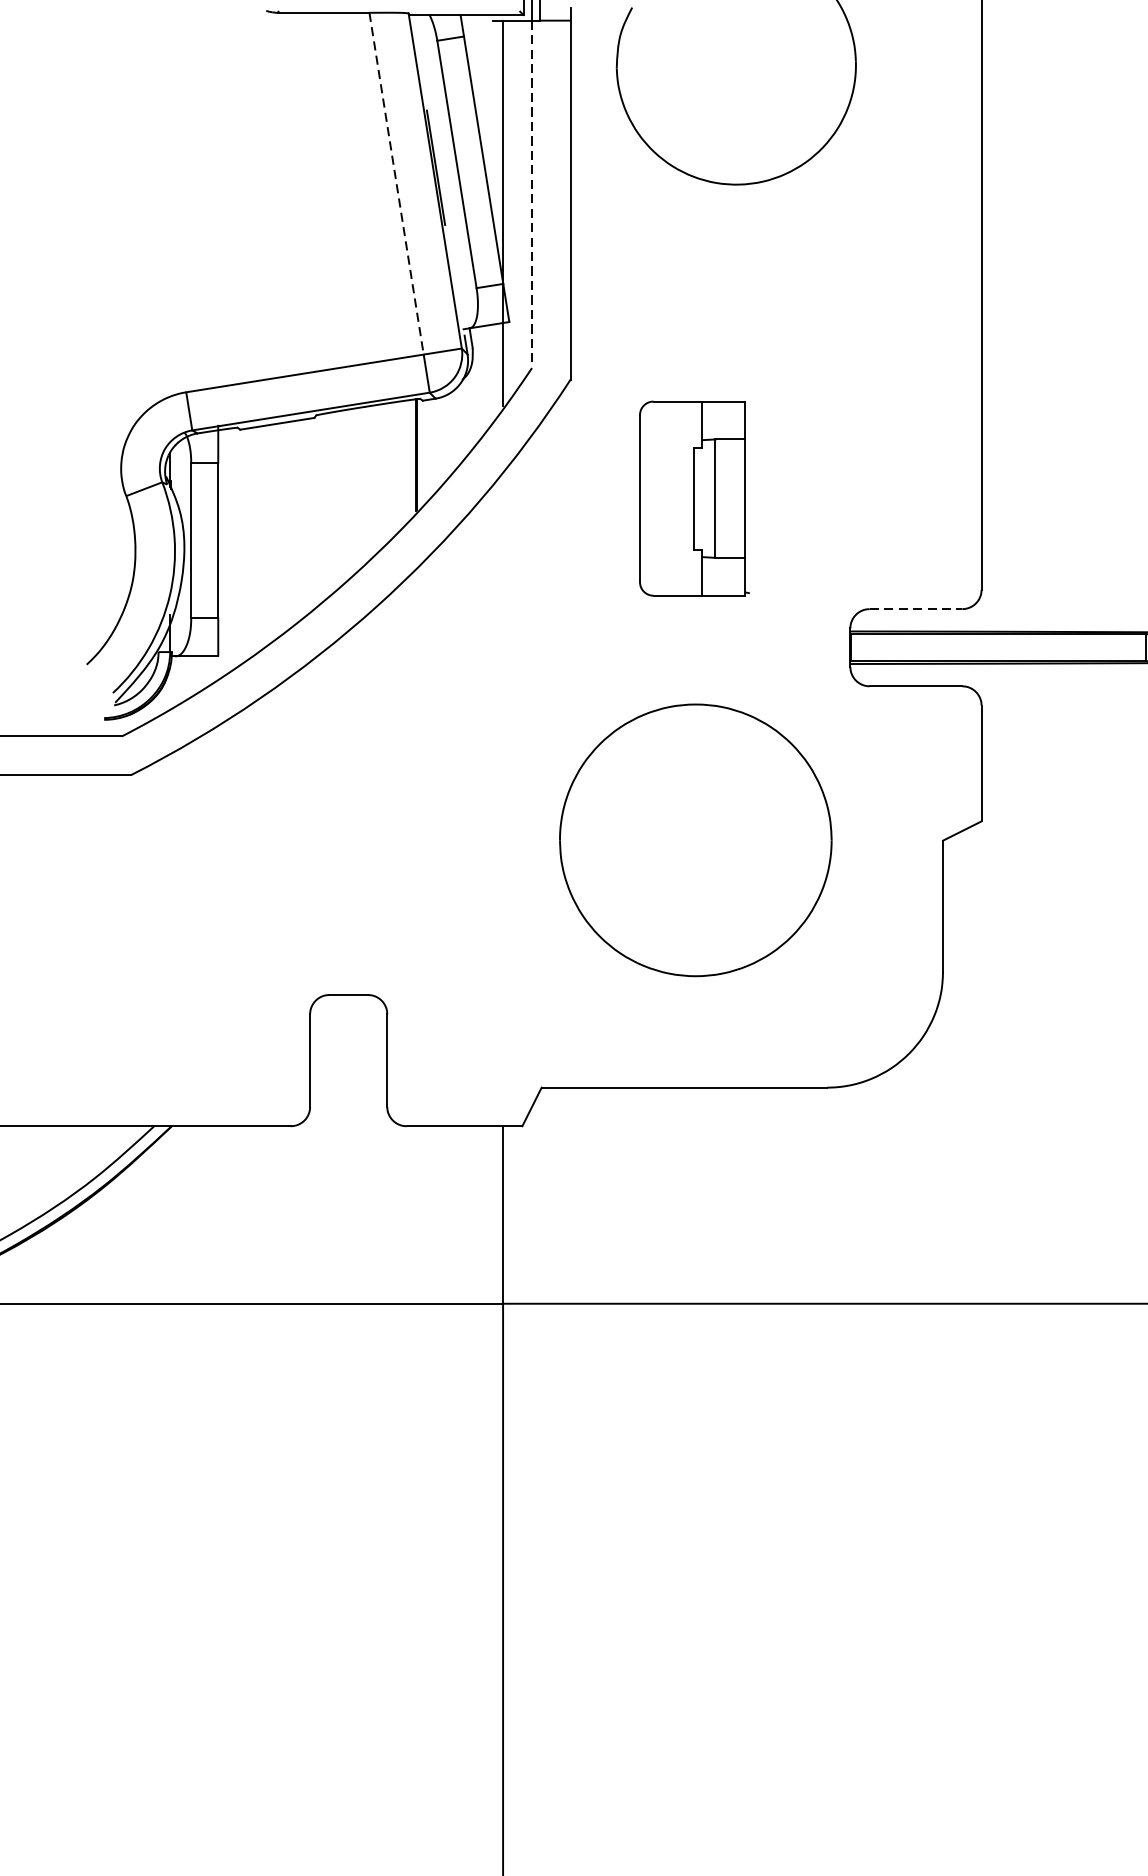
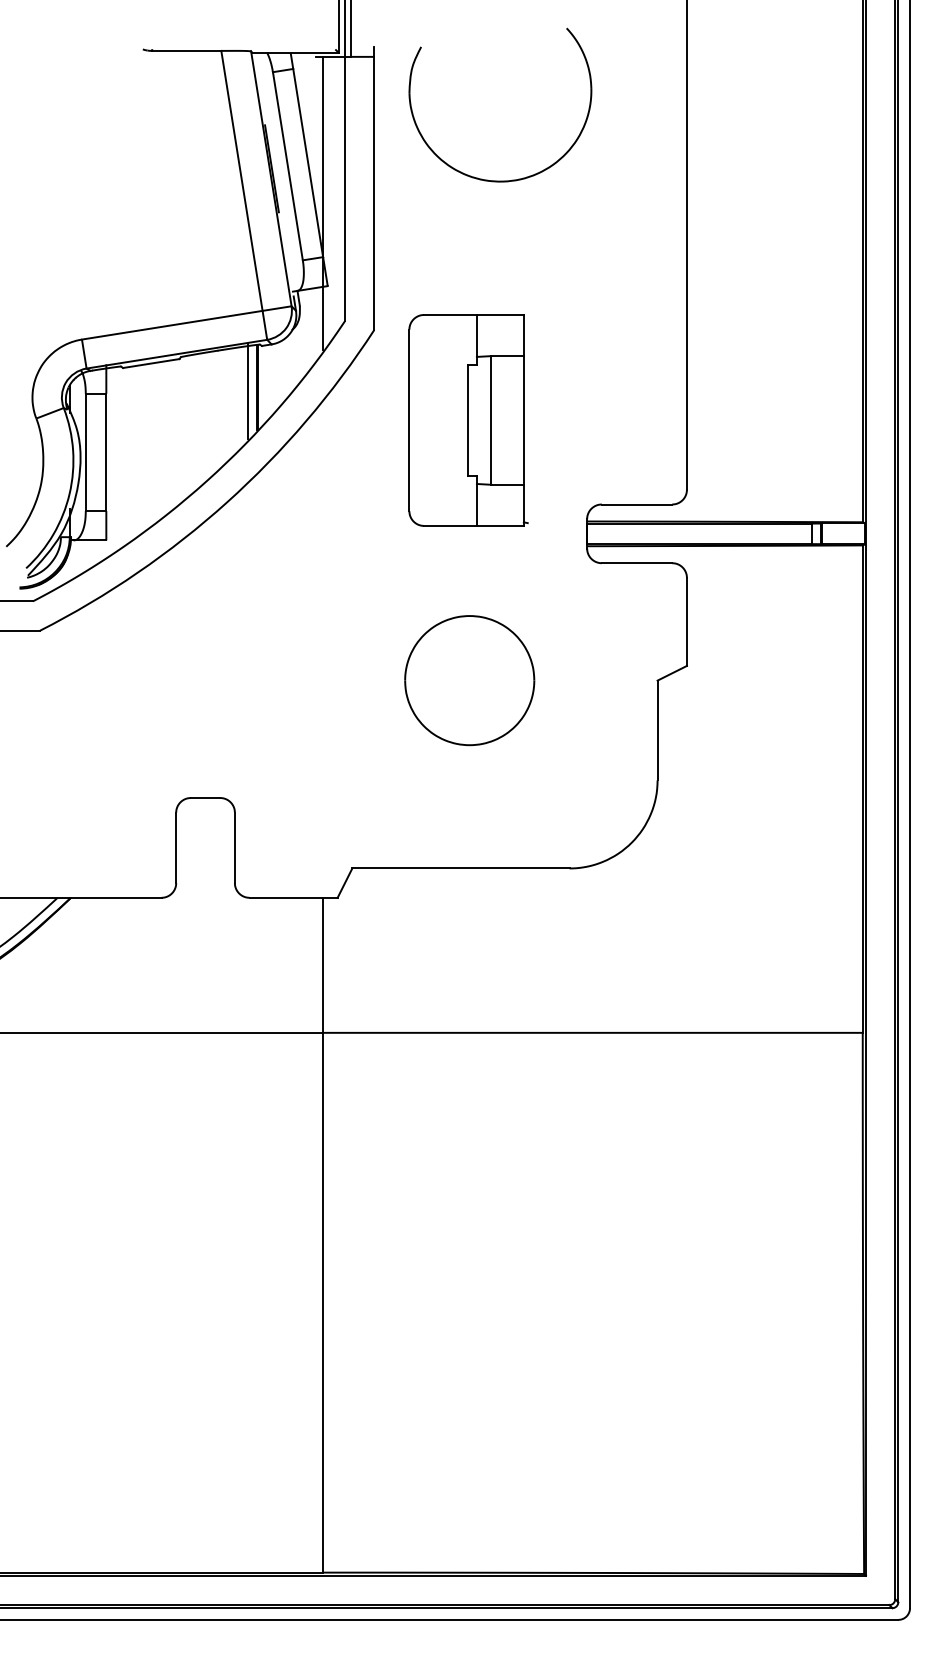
line: (395, 183) -> (241, 180), dashed -> solid
line: (532, 194) -> (345, 189), dashed -> solid
line: (405, 459) -> (248, 390), added
part: (694, 498) -> (468, 420), size x1.43
line: (916, 609) -> (637, 504), dashed -> solid
part: (695, 840) -> (469, 680), size x0.62

